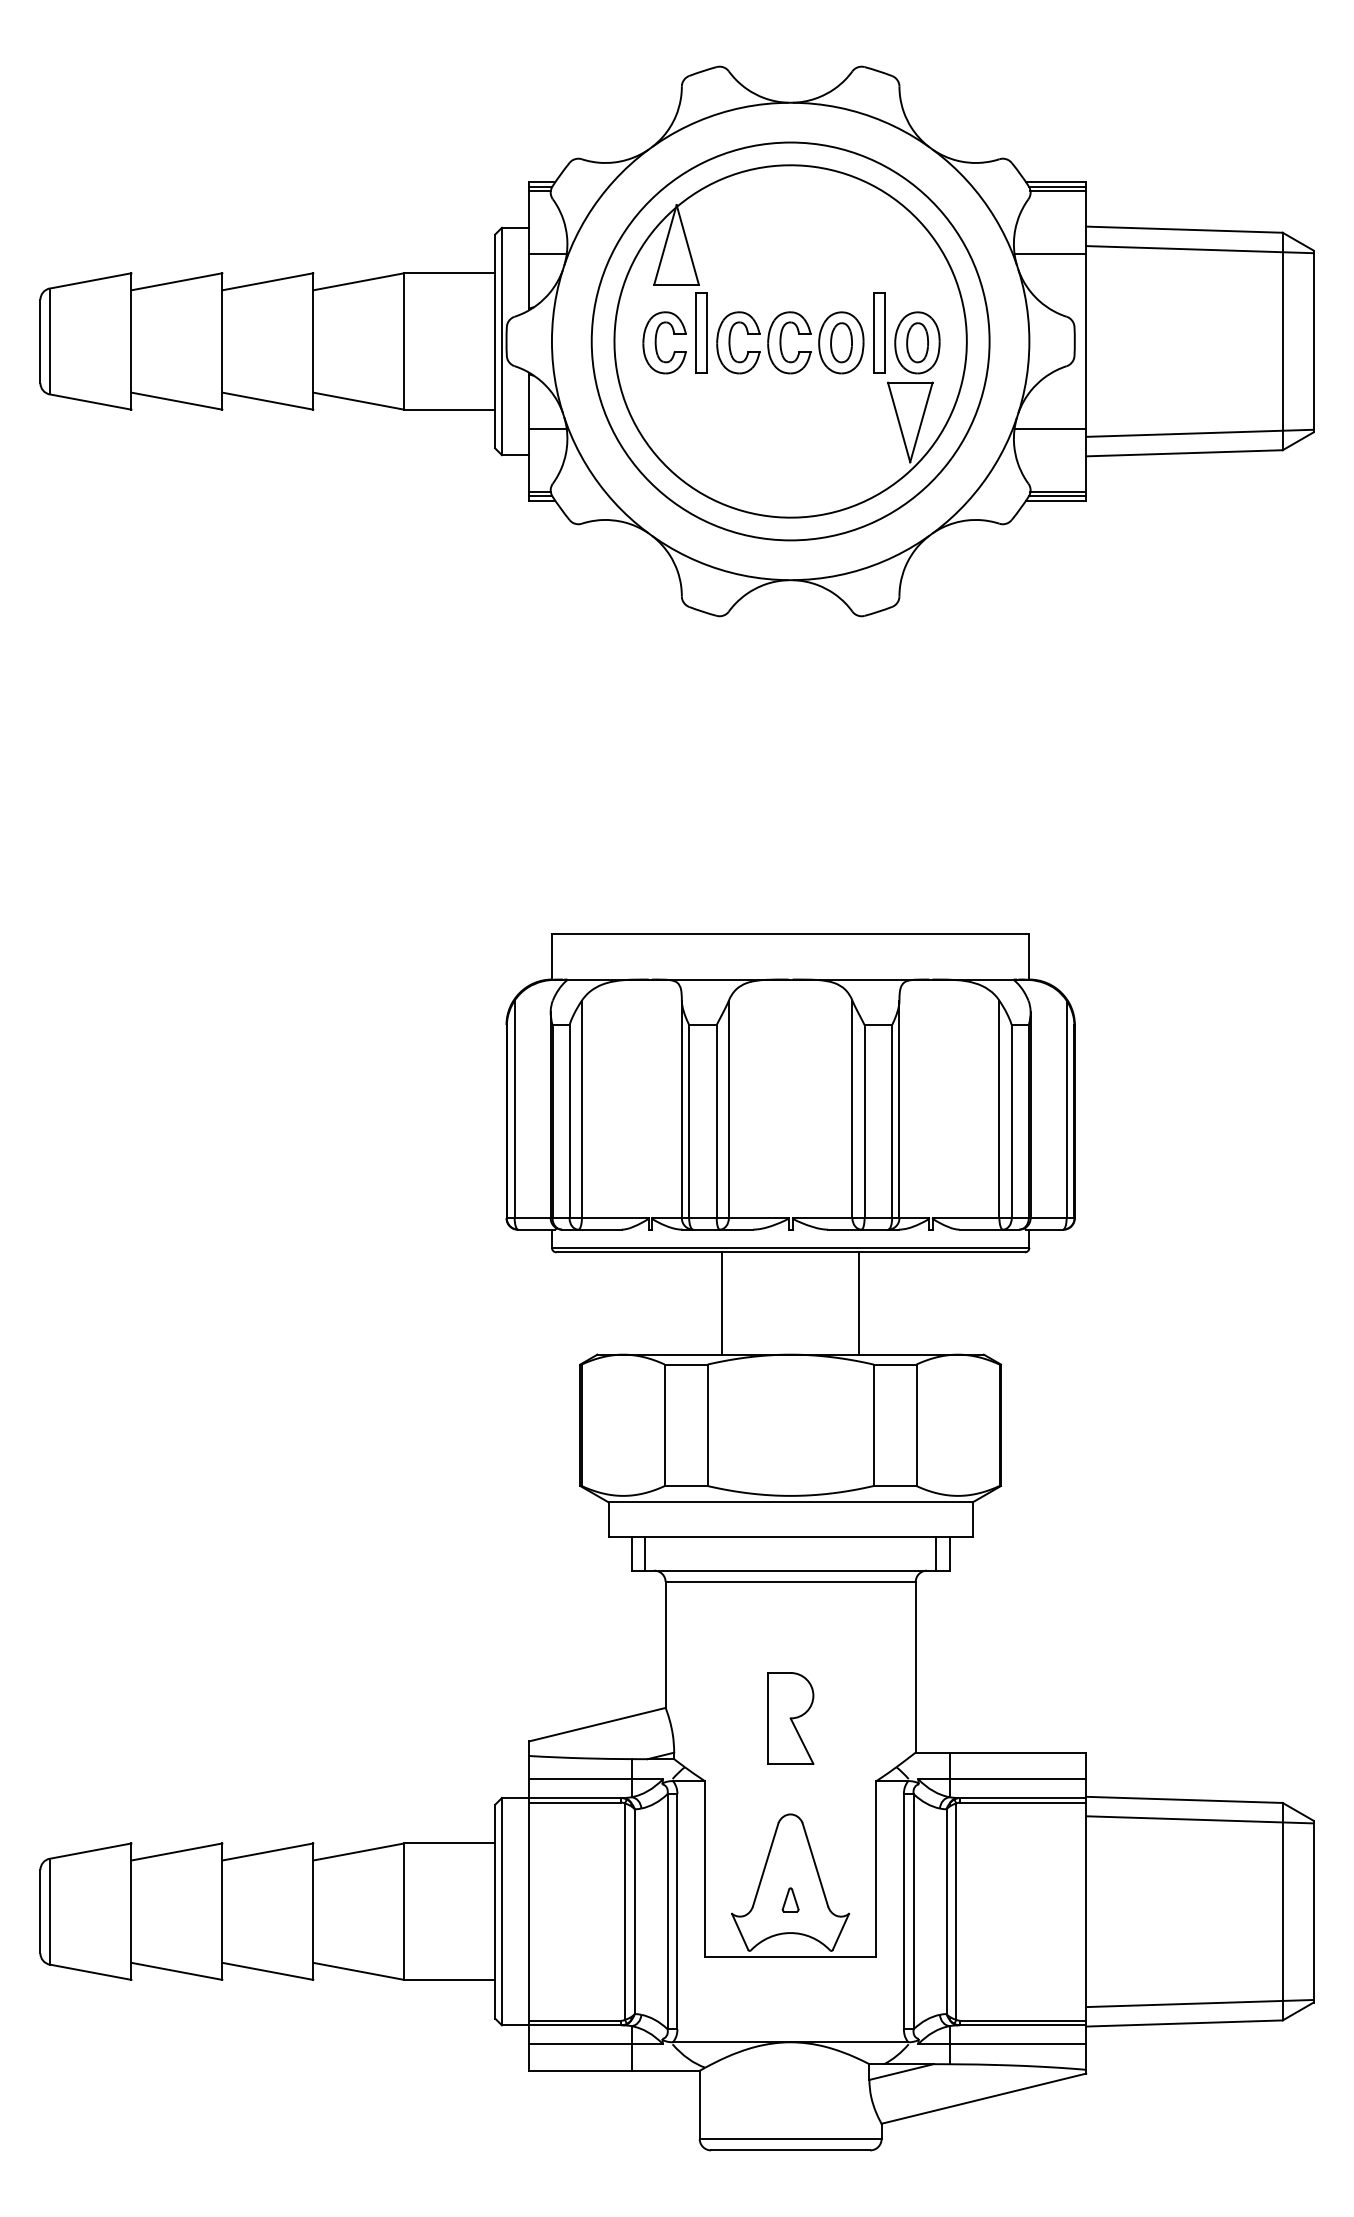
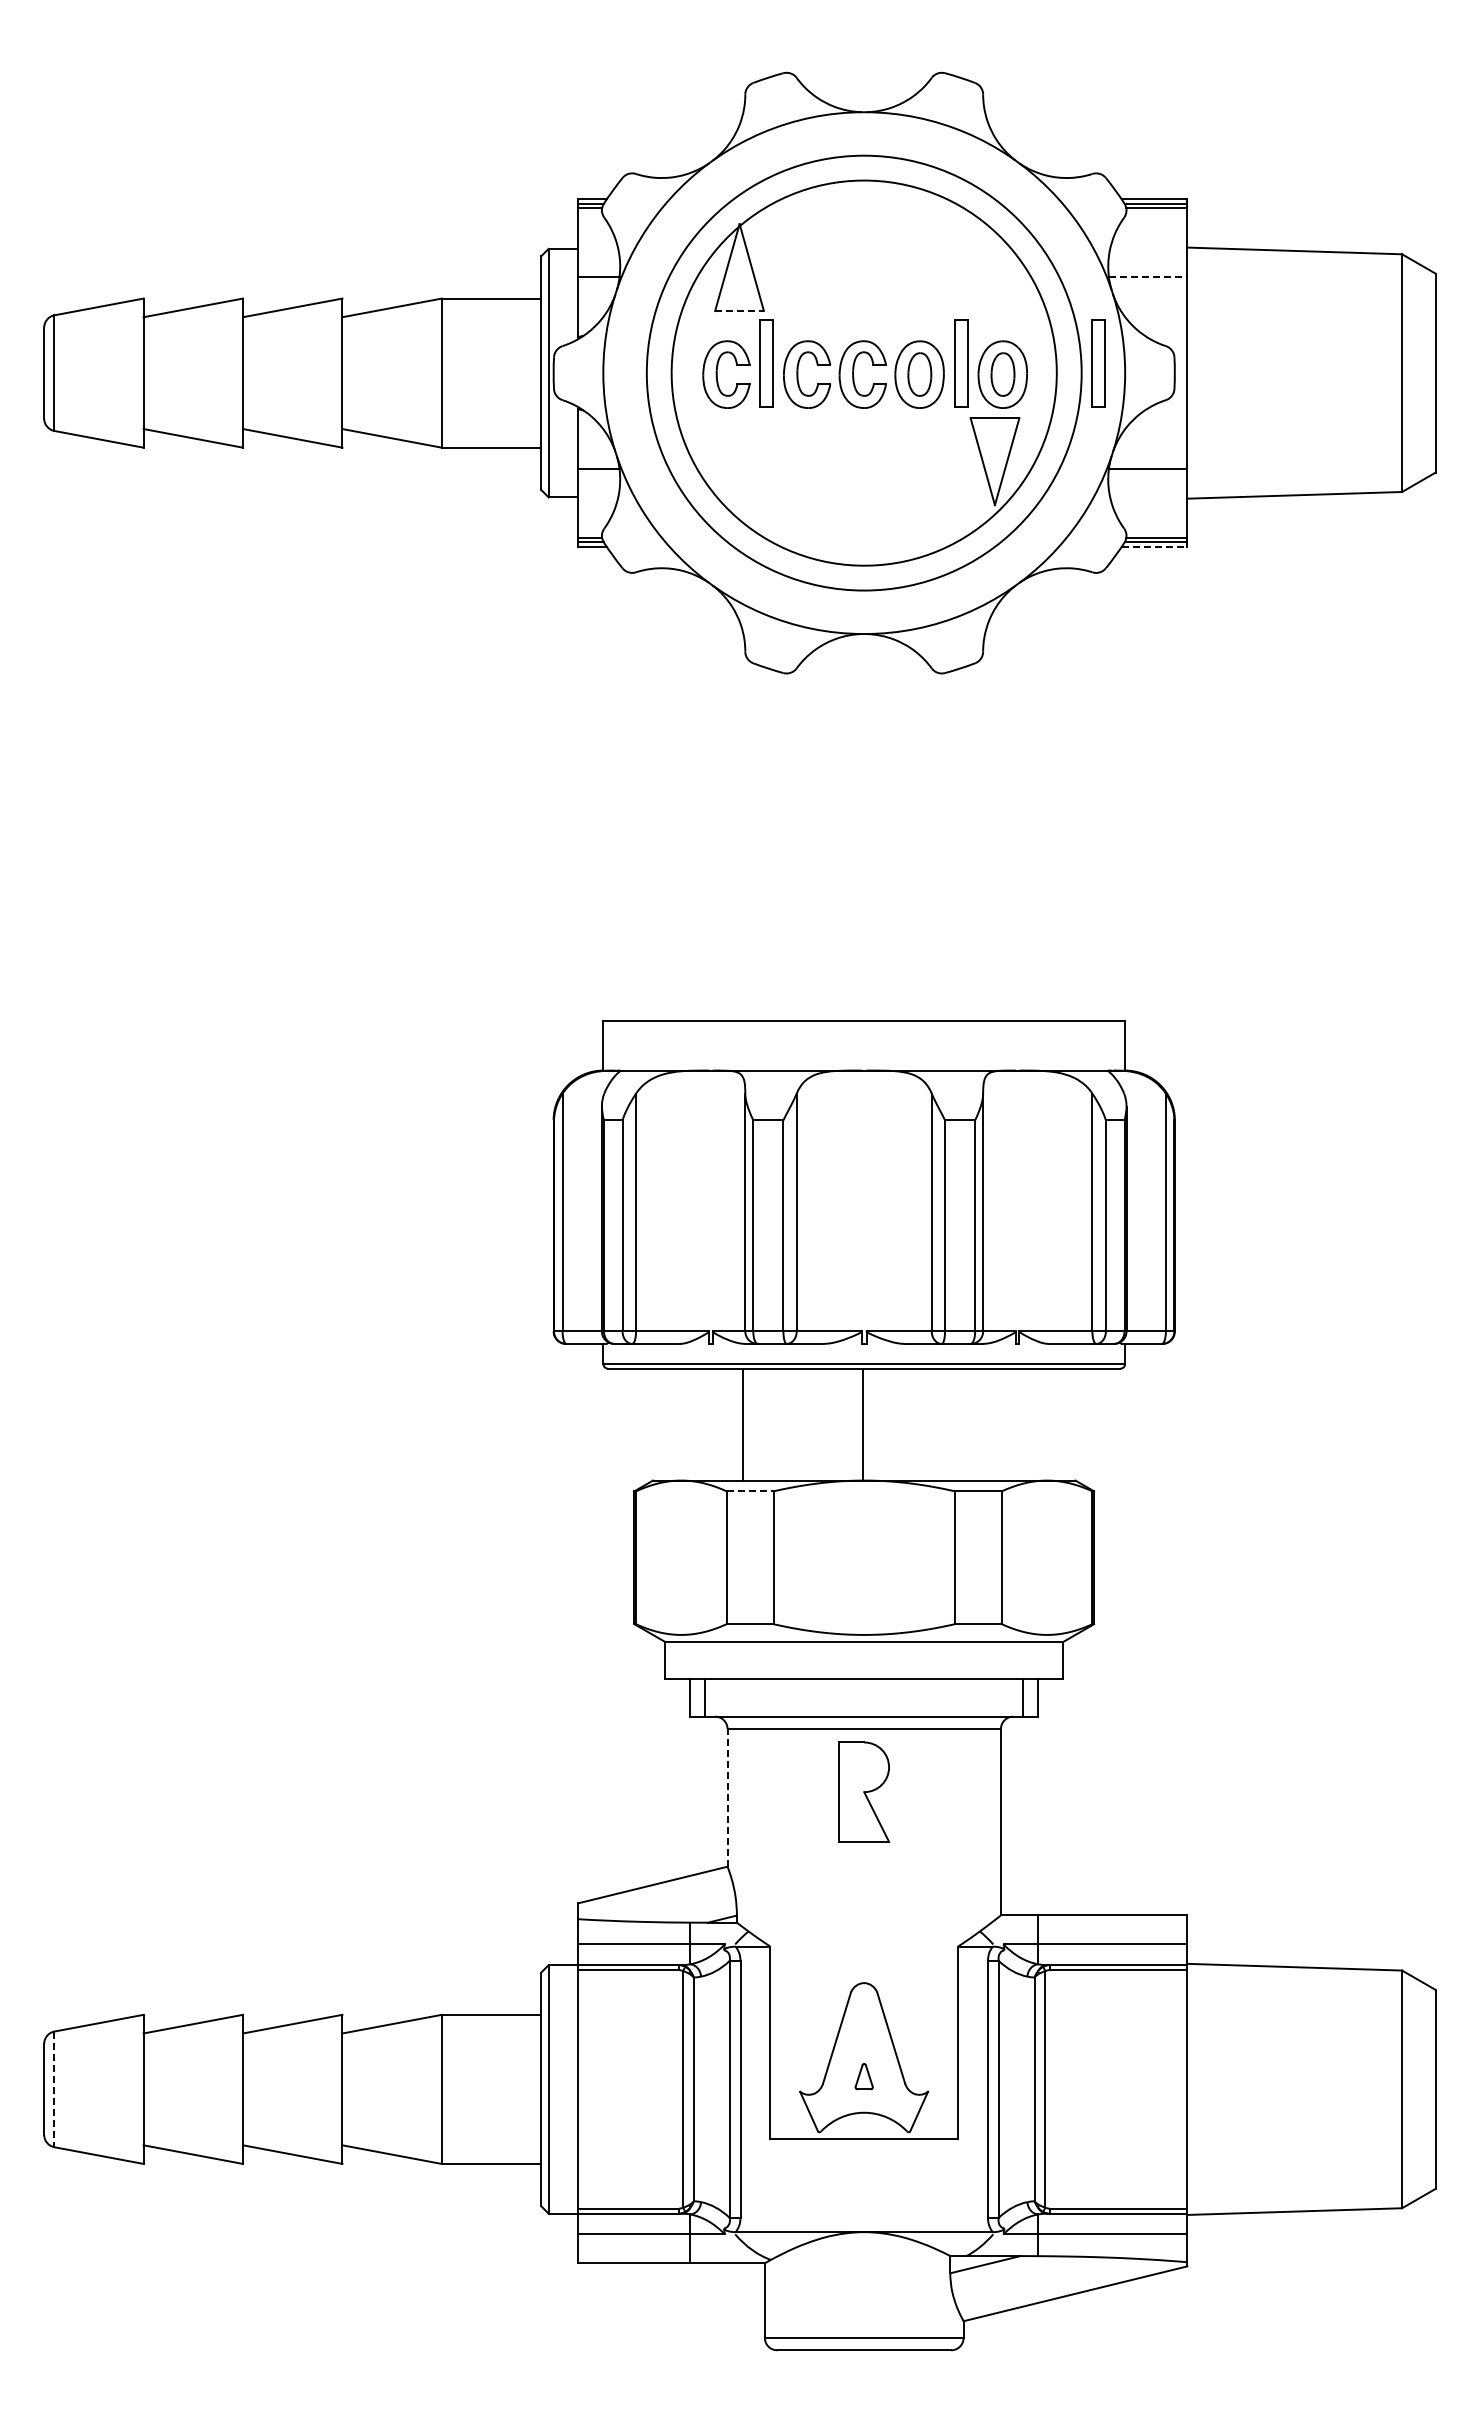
line: (1199, 249) -> (1311, 272), removed
line: (1050, 253) -> (1148, 276), solid -> dashed
line: (677, 285) -> (740, 311), solid -> dashed
part: (1004, 332) -> (1098, 363), added
line: (1199, 433) -> (1311, 473), removed
line: (1056, 501) -> (1154, 547), solid -> dashed
line: (722, 1303) -> (742, 1424), moved
line: (858, 1303) -> (862, 1424), moved
line: (686, 1364) -> (750, 1491), solid -> dashed
line: (665, 1644) -> (727, 1797), solid -> dashed
part: (790, 1717) -> (864, 1791), moved
line: (1199, 1819) -> (1311, 1988), removed
line: (49, 1911) -> (54, 2089), solid -> dashed
line: (1199, 2003) -> (1311, 2189), removed

